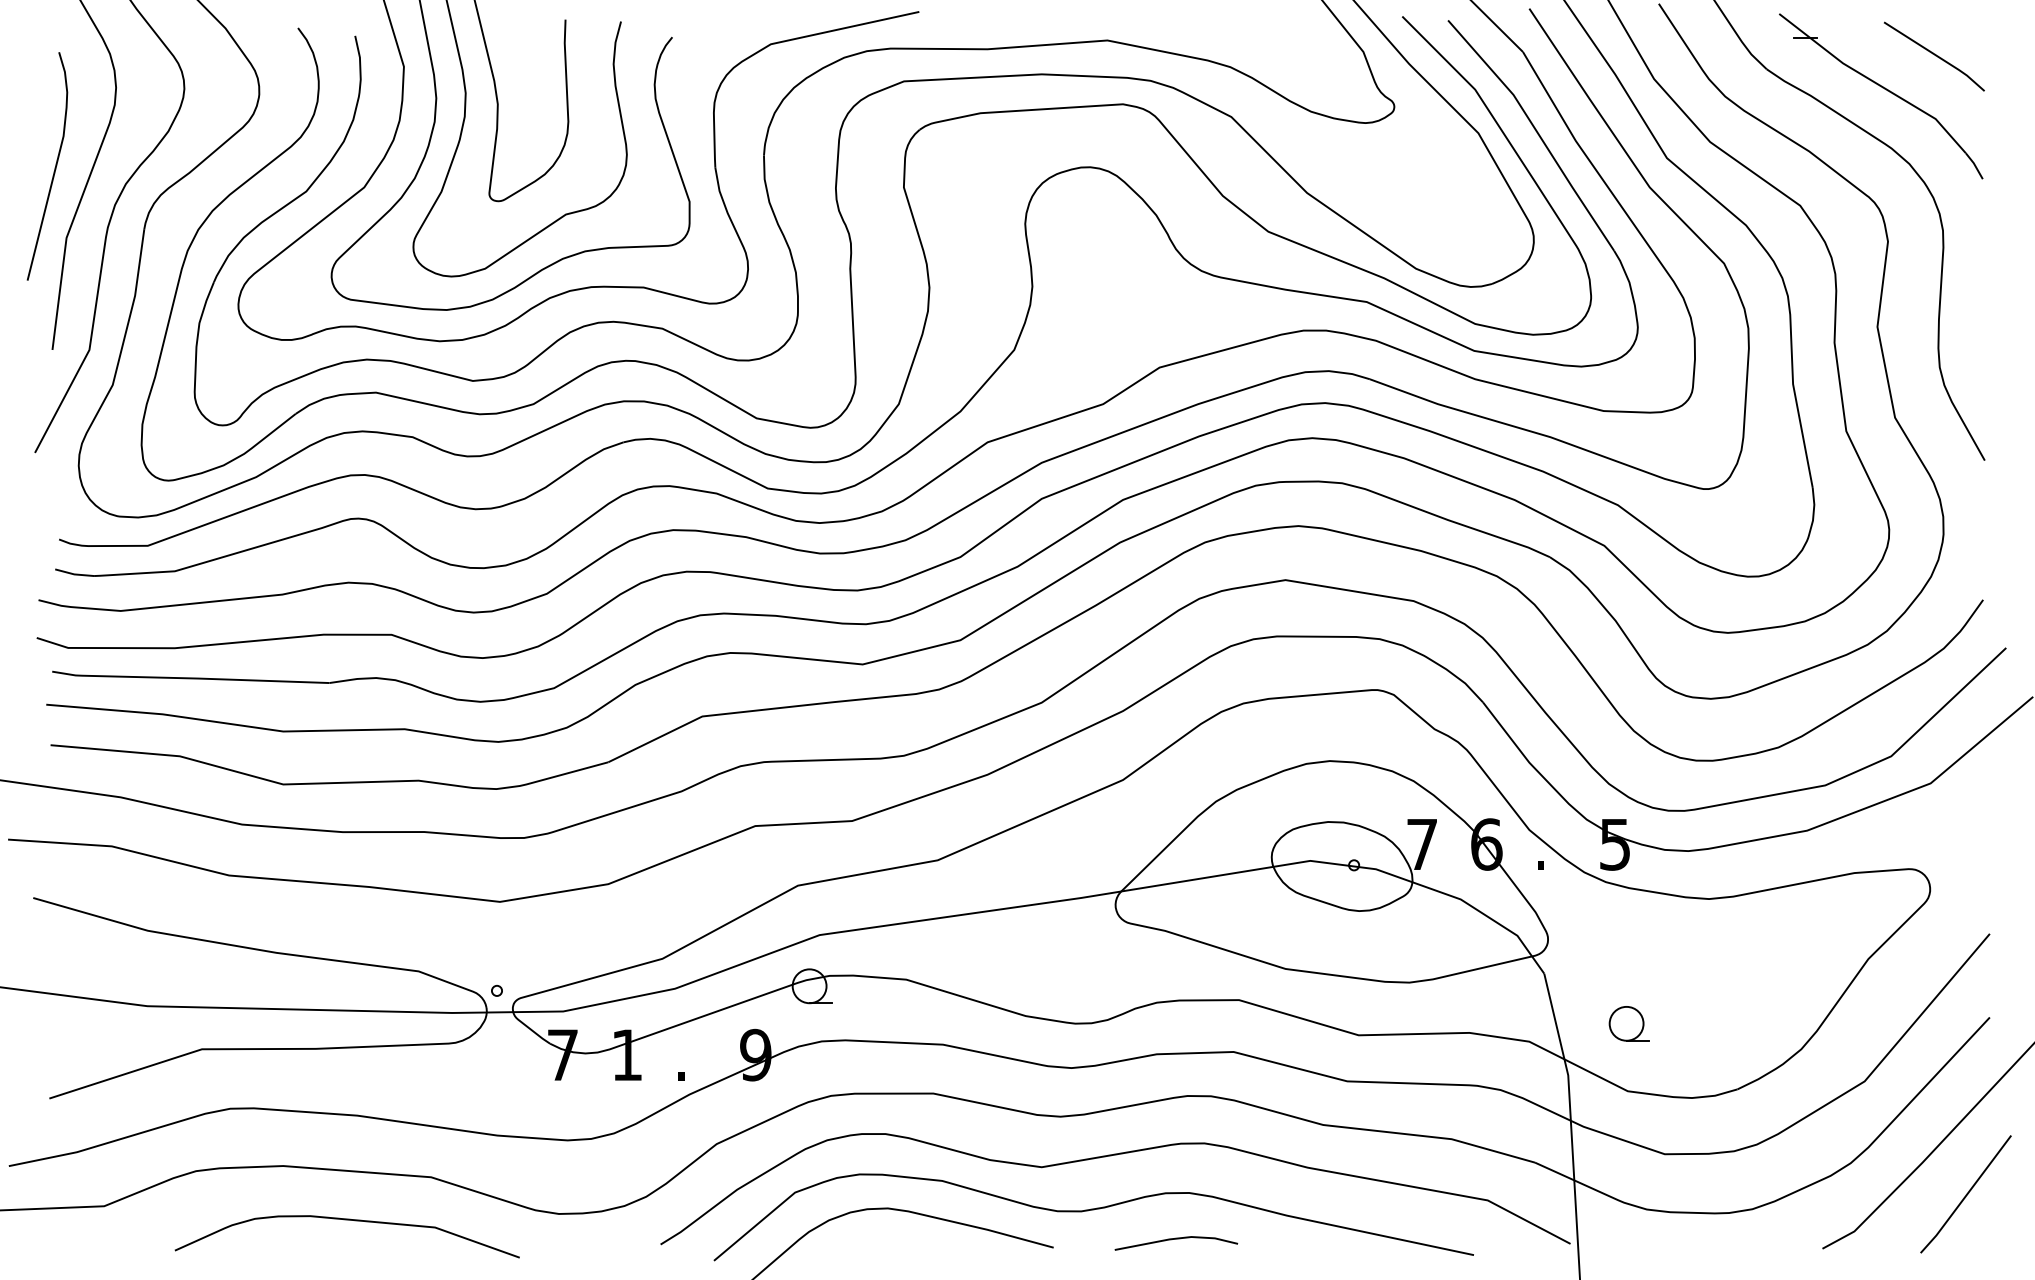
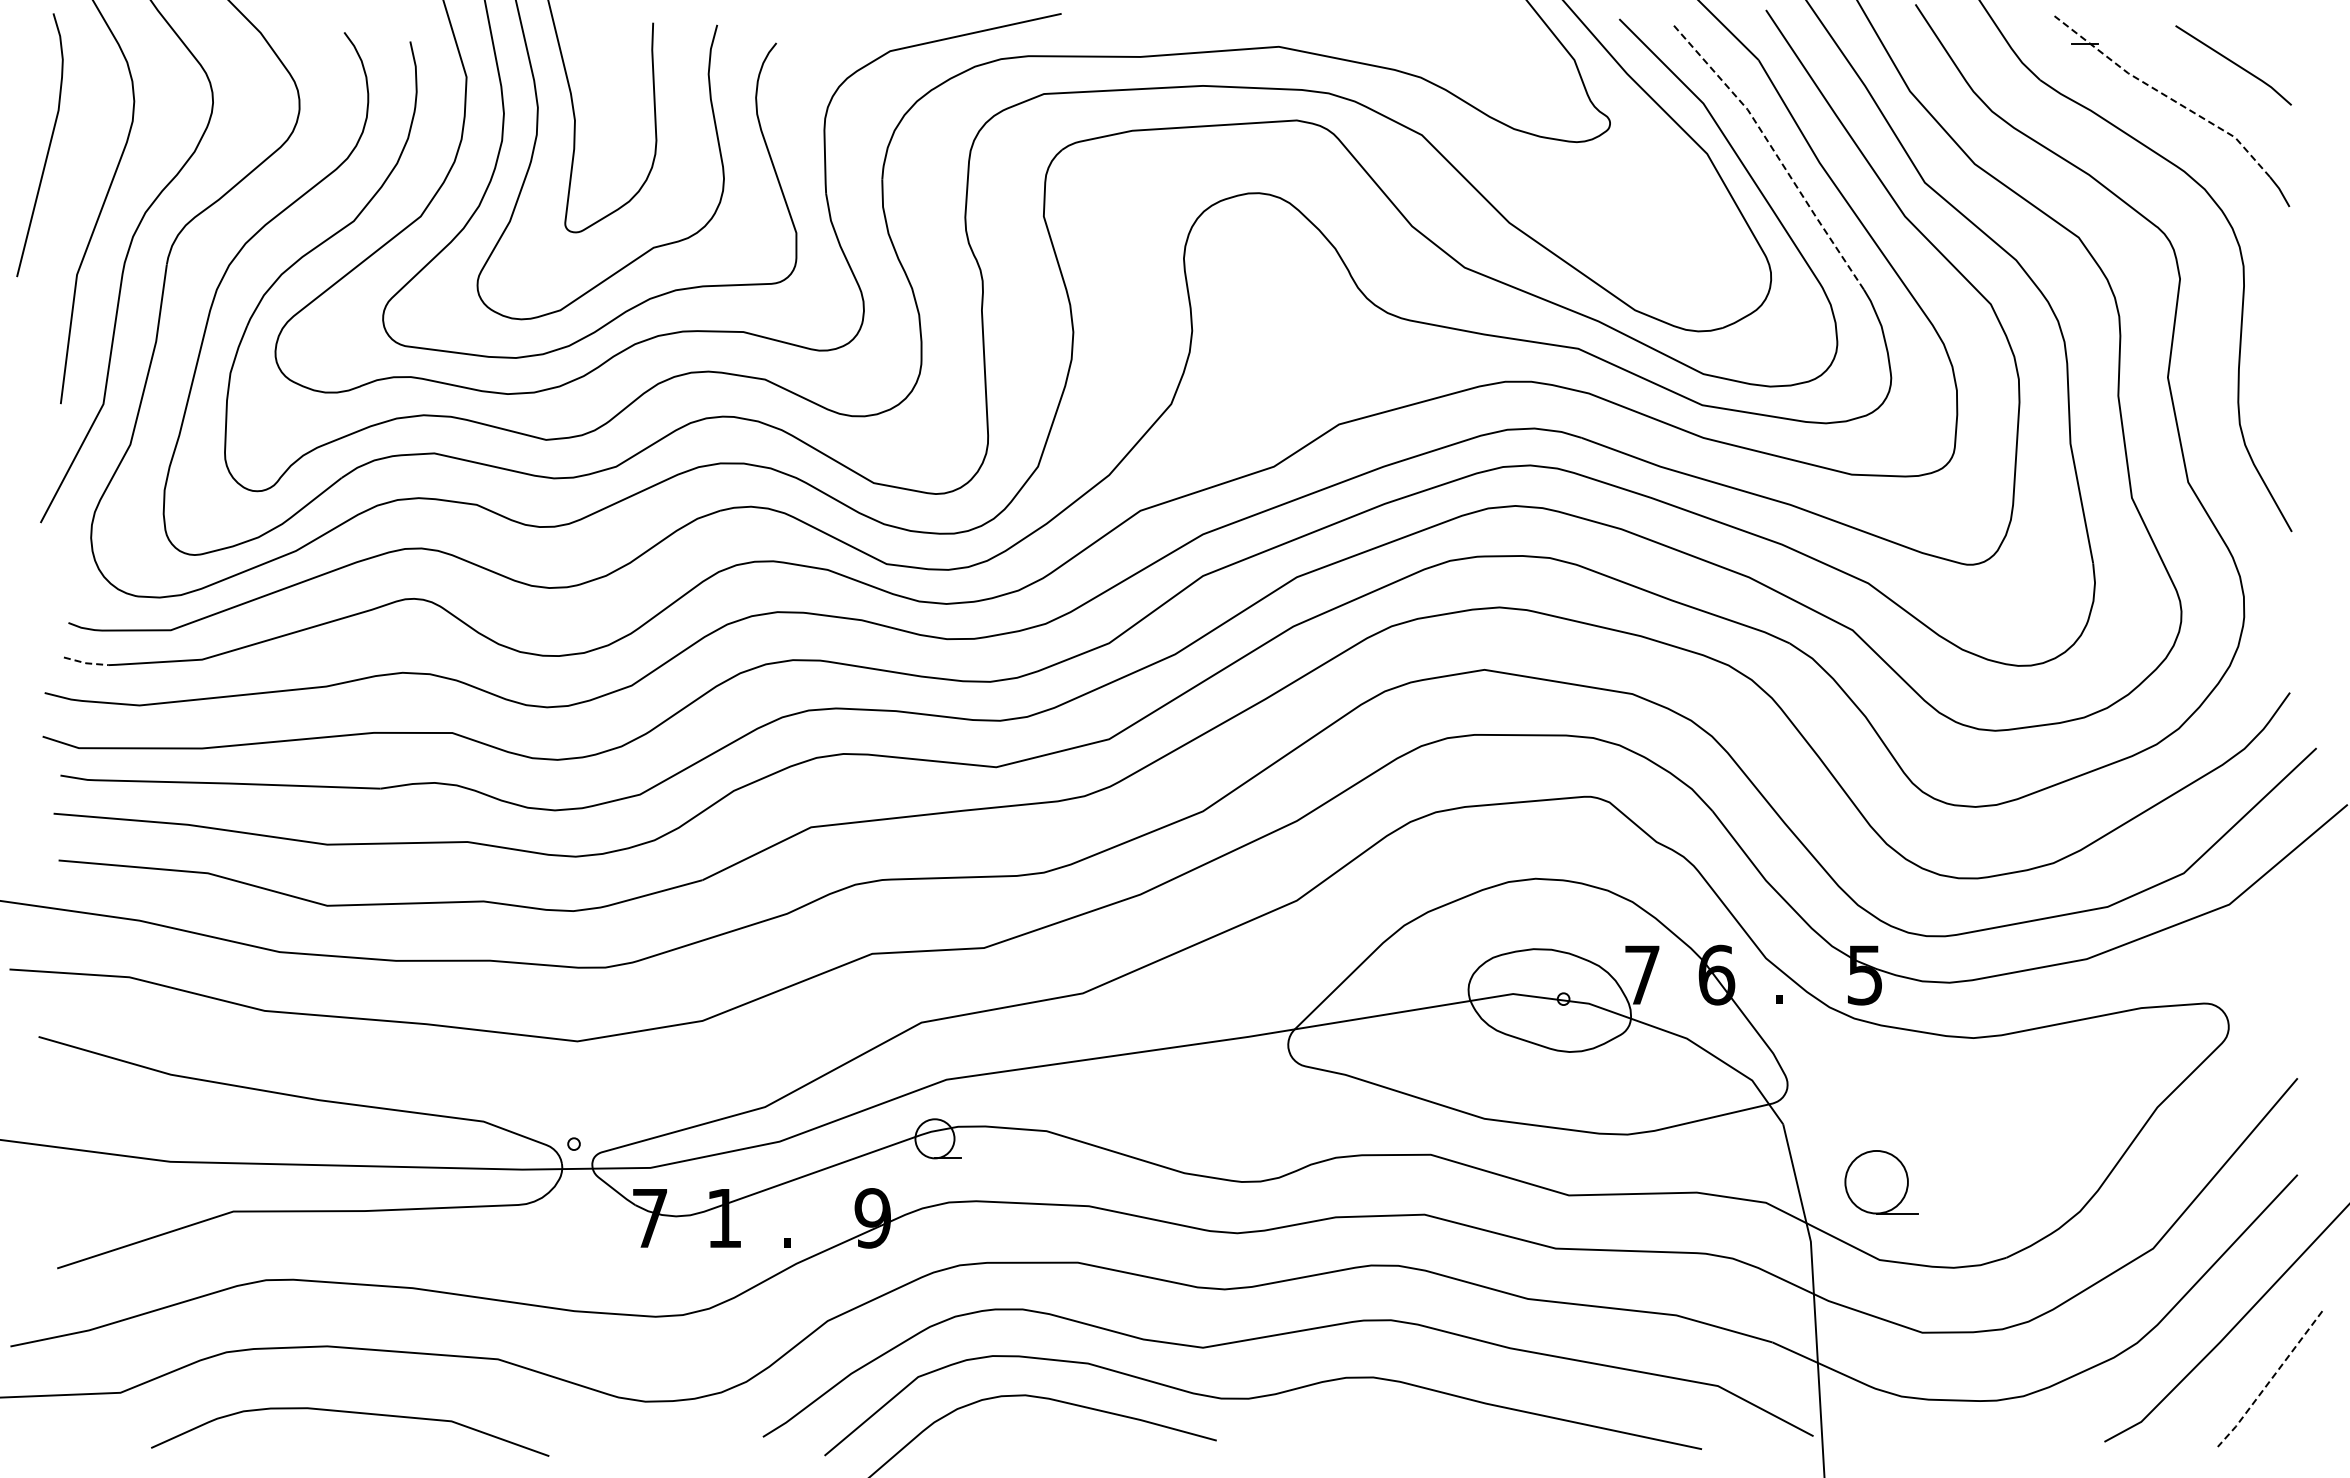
line: (1874, 81) -> (2164, 94), solid -> dashed
line: (1536, 131) -> (1774, 151), solid -> dashed
curve: (53, 170) -> (47, 149), moved
line: (73, 574) -> (85, 663), solid -> dashed
part: (1628, 1023) -> (1880, 1181), size x1.6
line: (1966, 1195) -> (2270, 1380), solid -> dashed
curve: (348, 1220) -> (351, 1413), moved
line: (1176, 1239) -> (1358, 1431), removed

